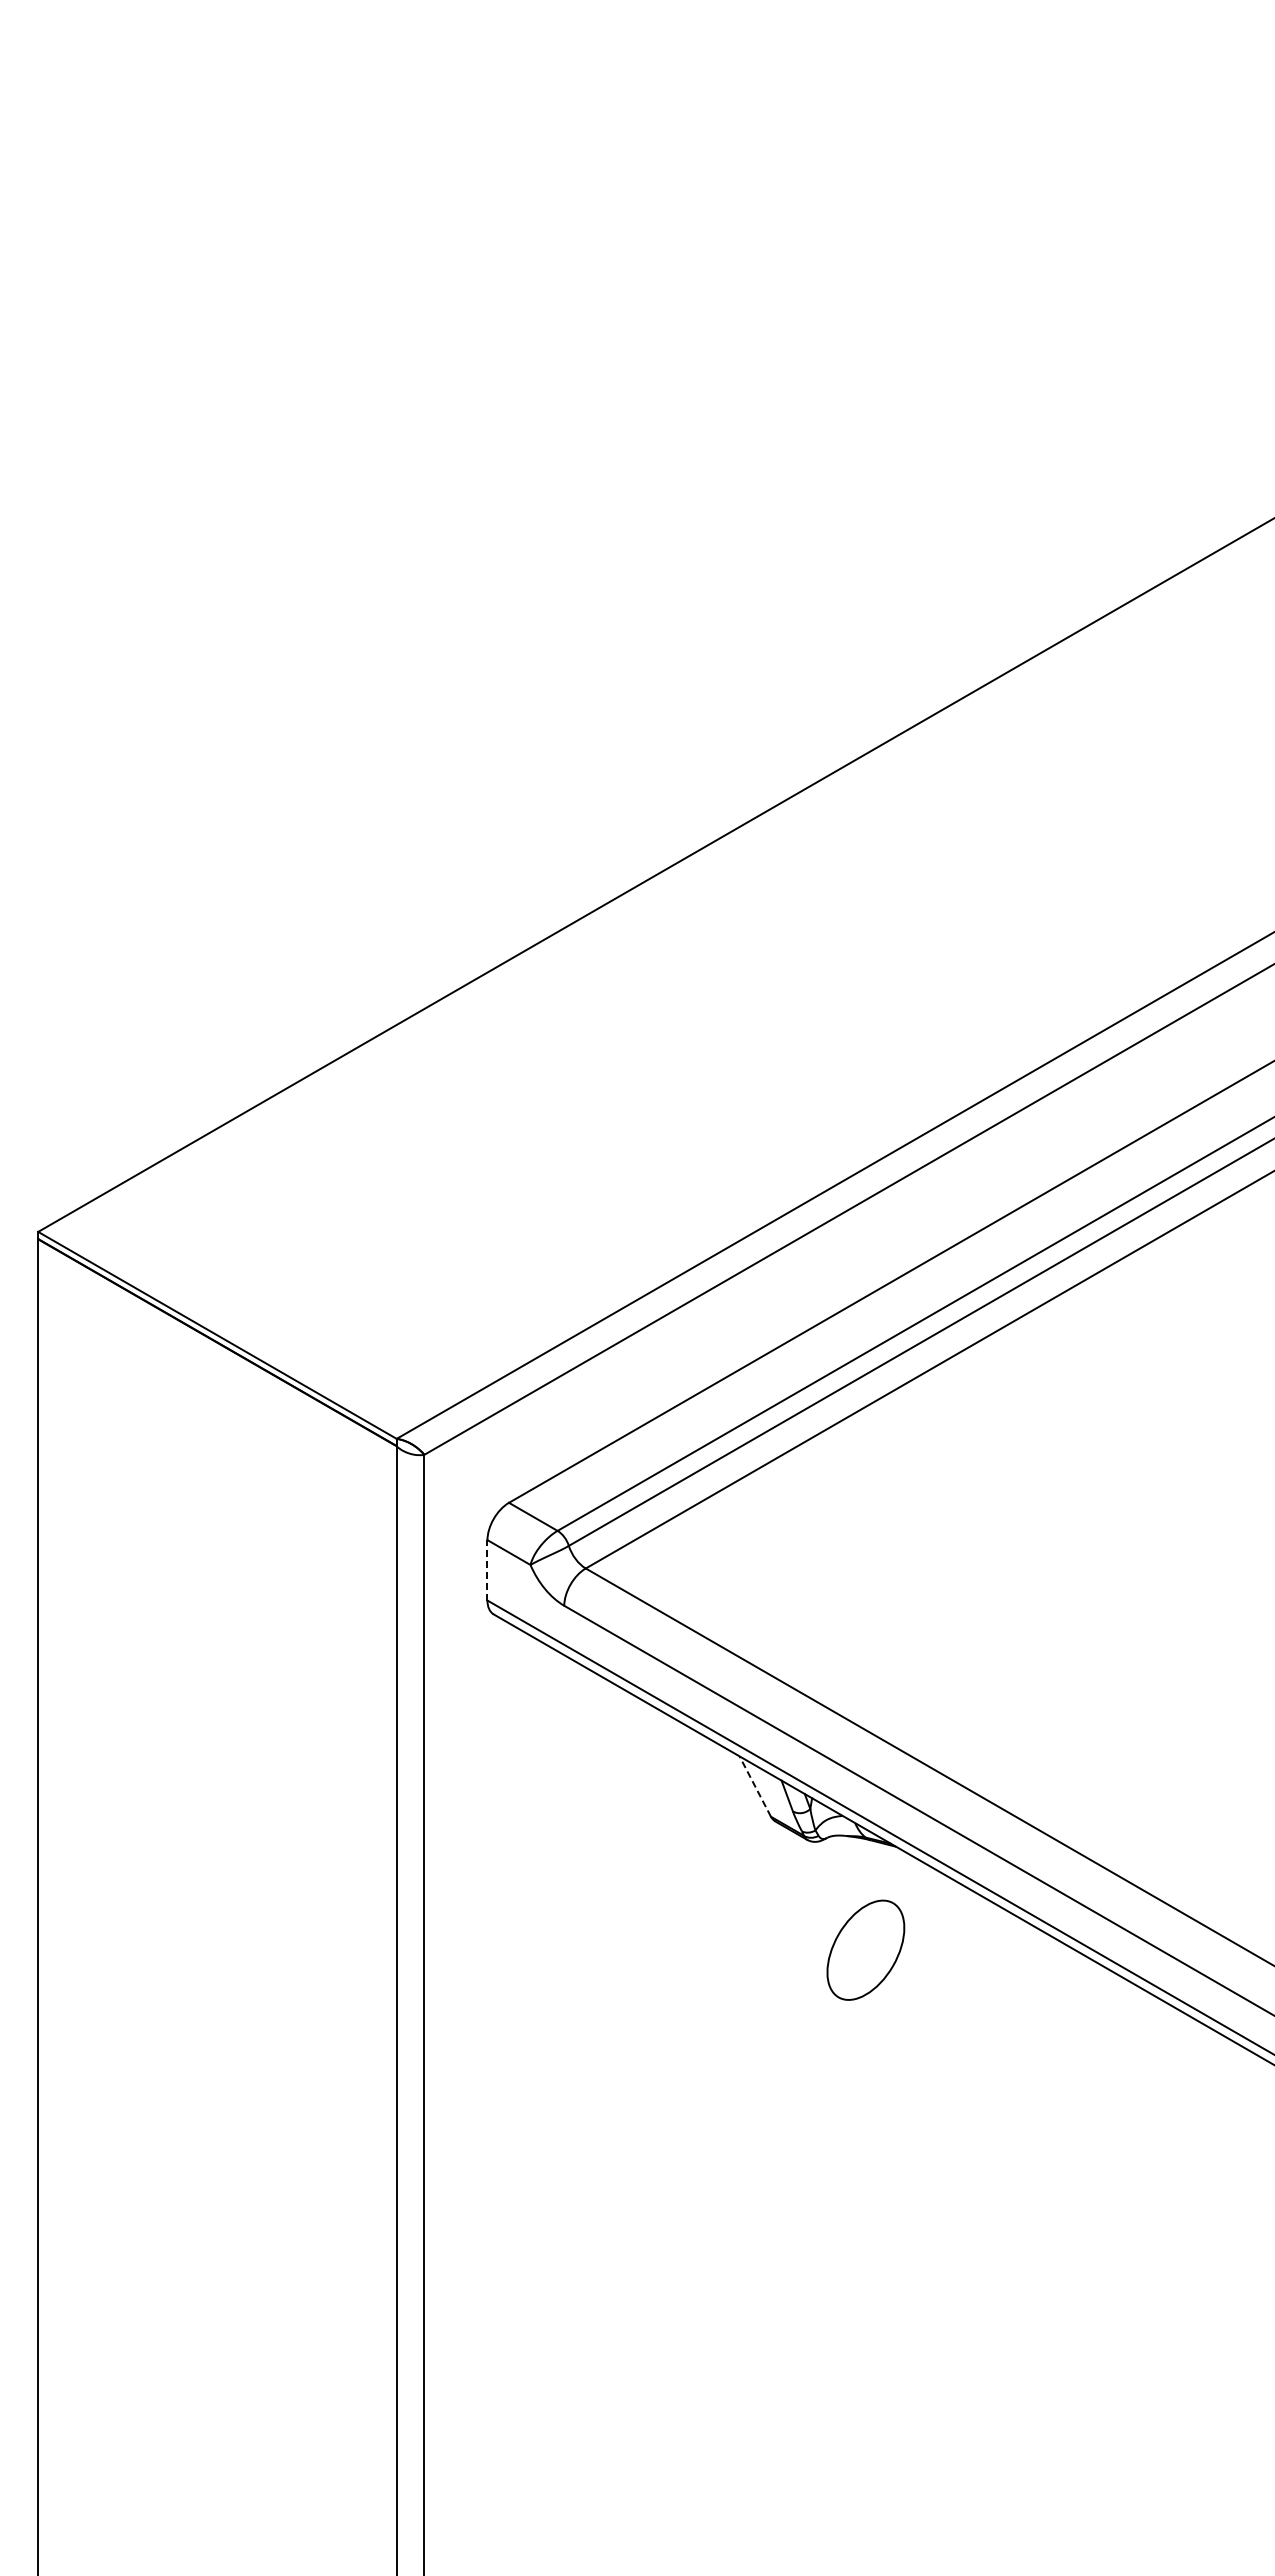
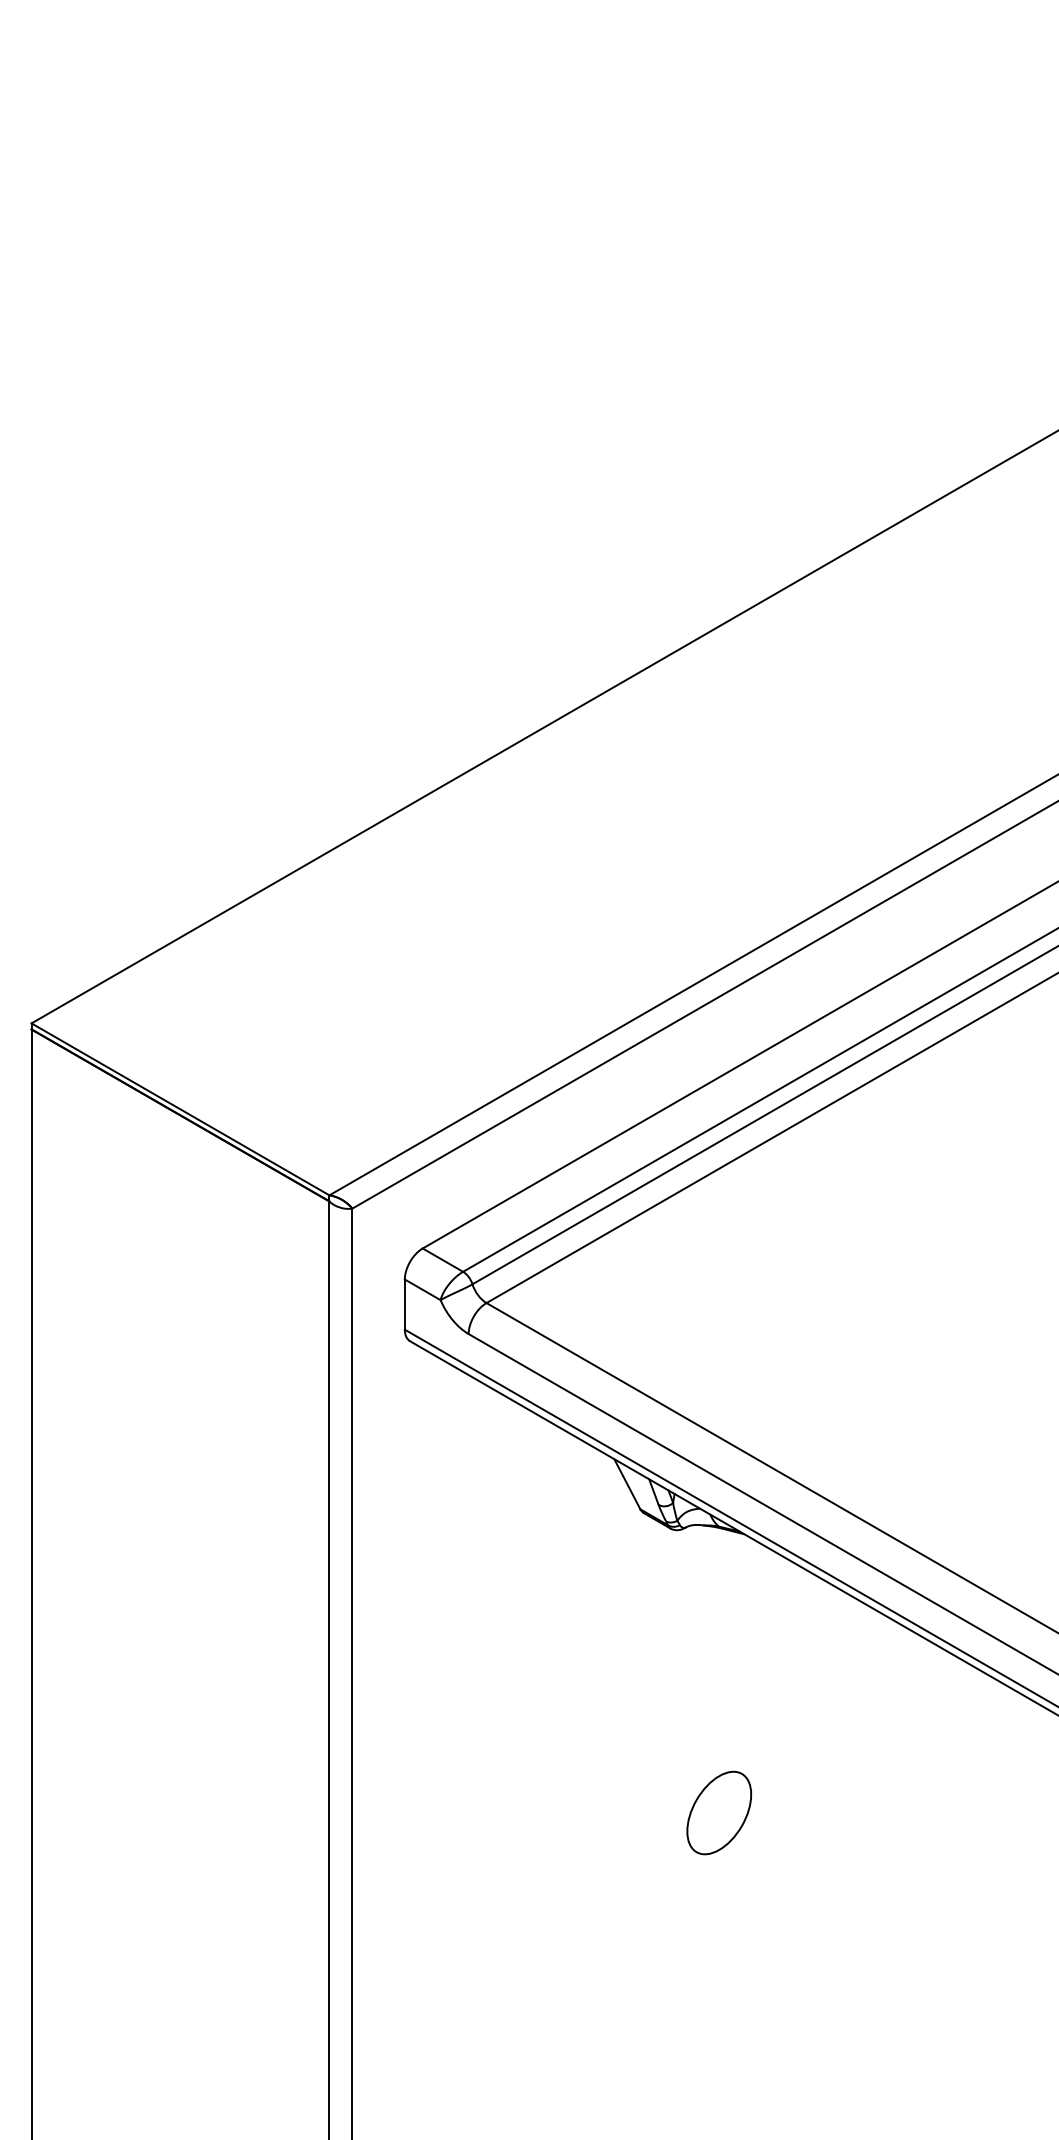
line: (487, 1569) -> (404, 1303), dashed -> solid
line: (755, 1786) -> (627, 1484), dashed -> solid
part: (865, 1949) -> (718, 1812), moved

